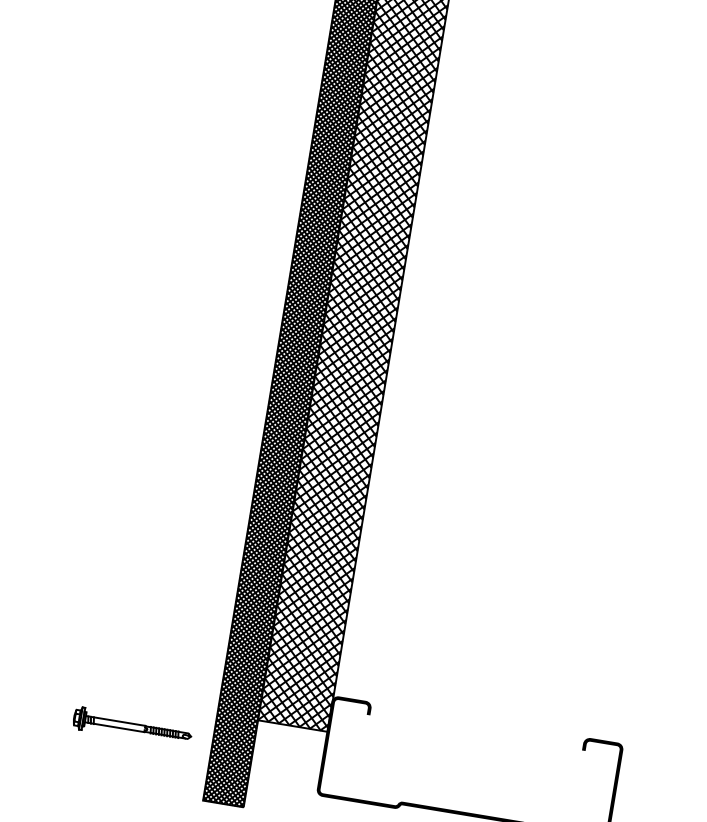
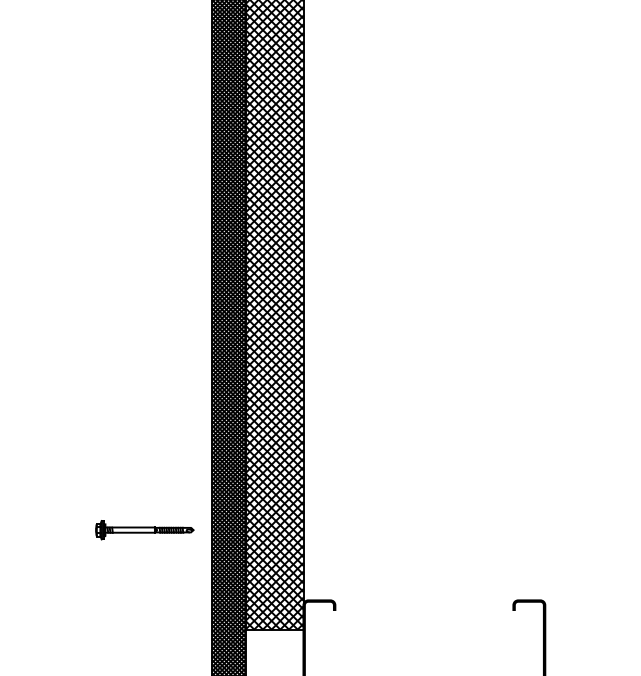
part: (132, 727) -> (144, 530), moved

